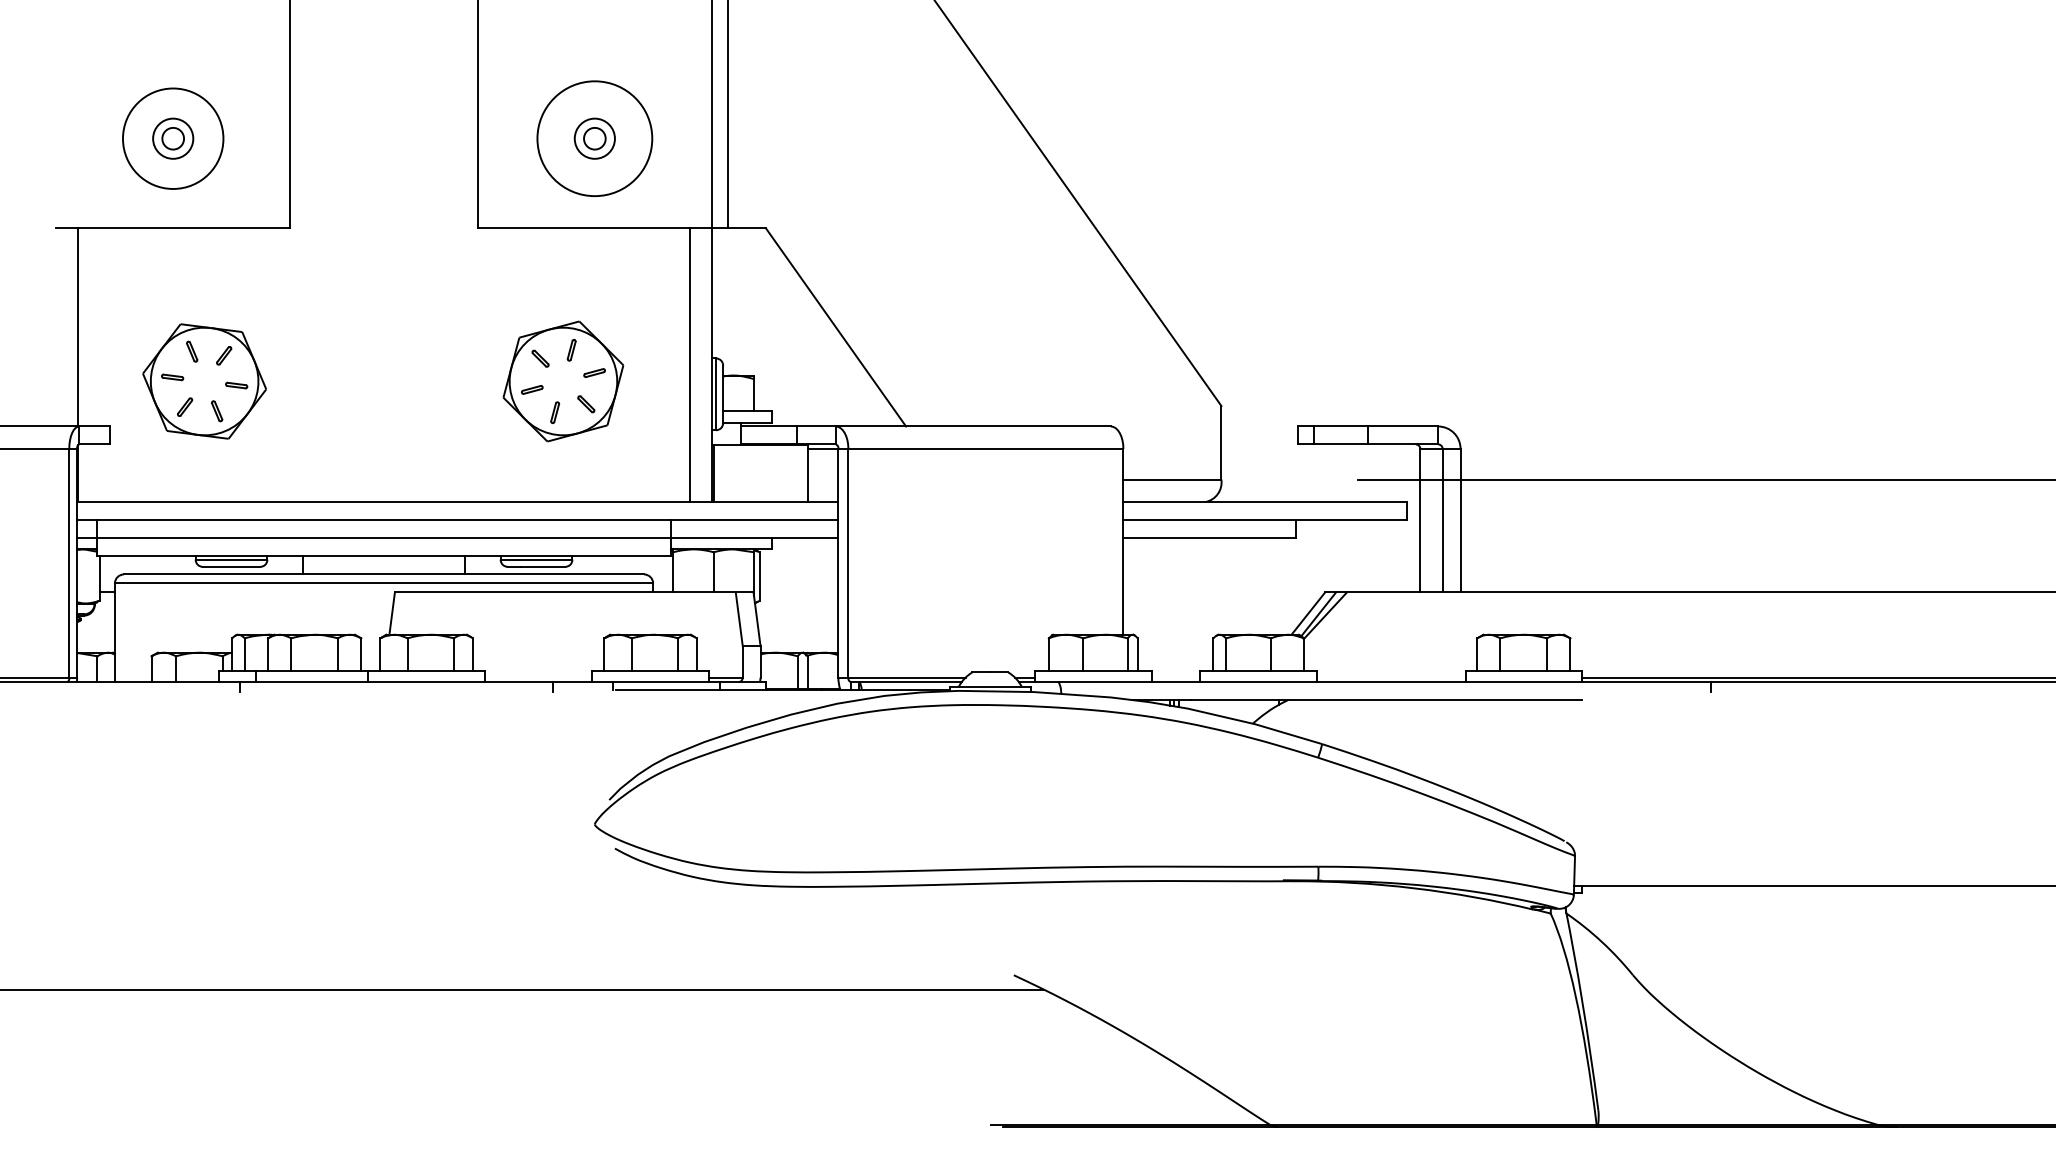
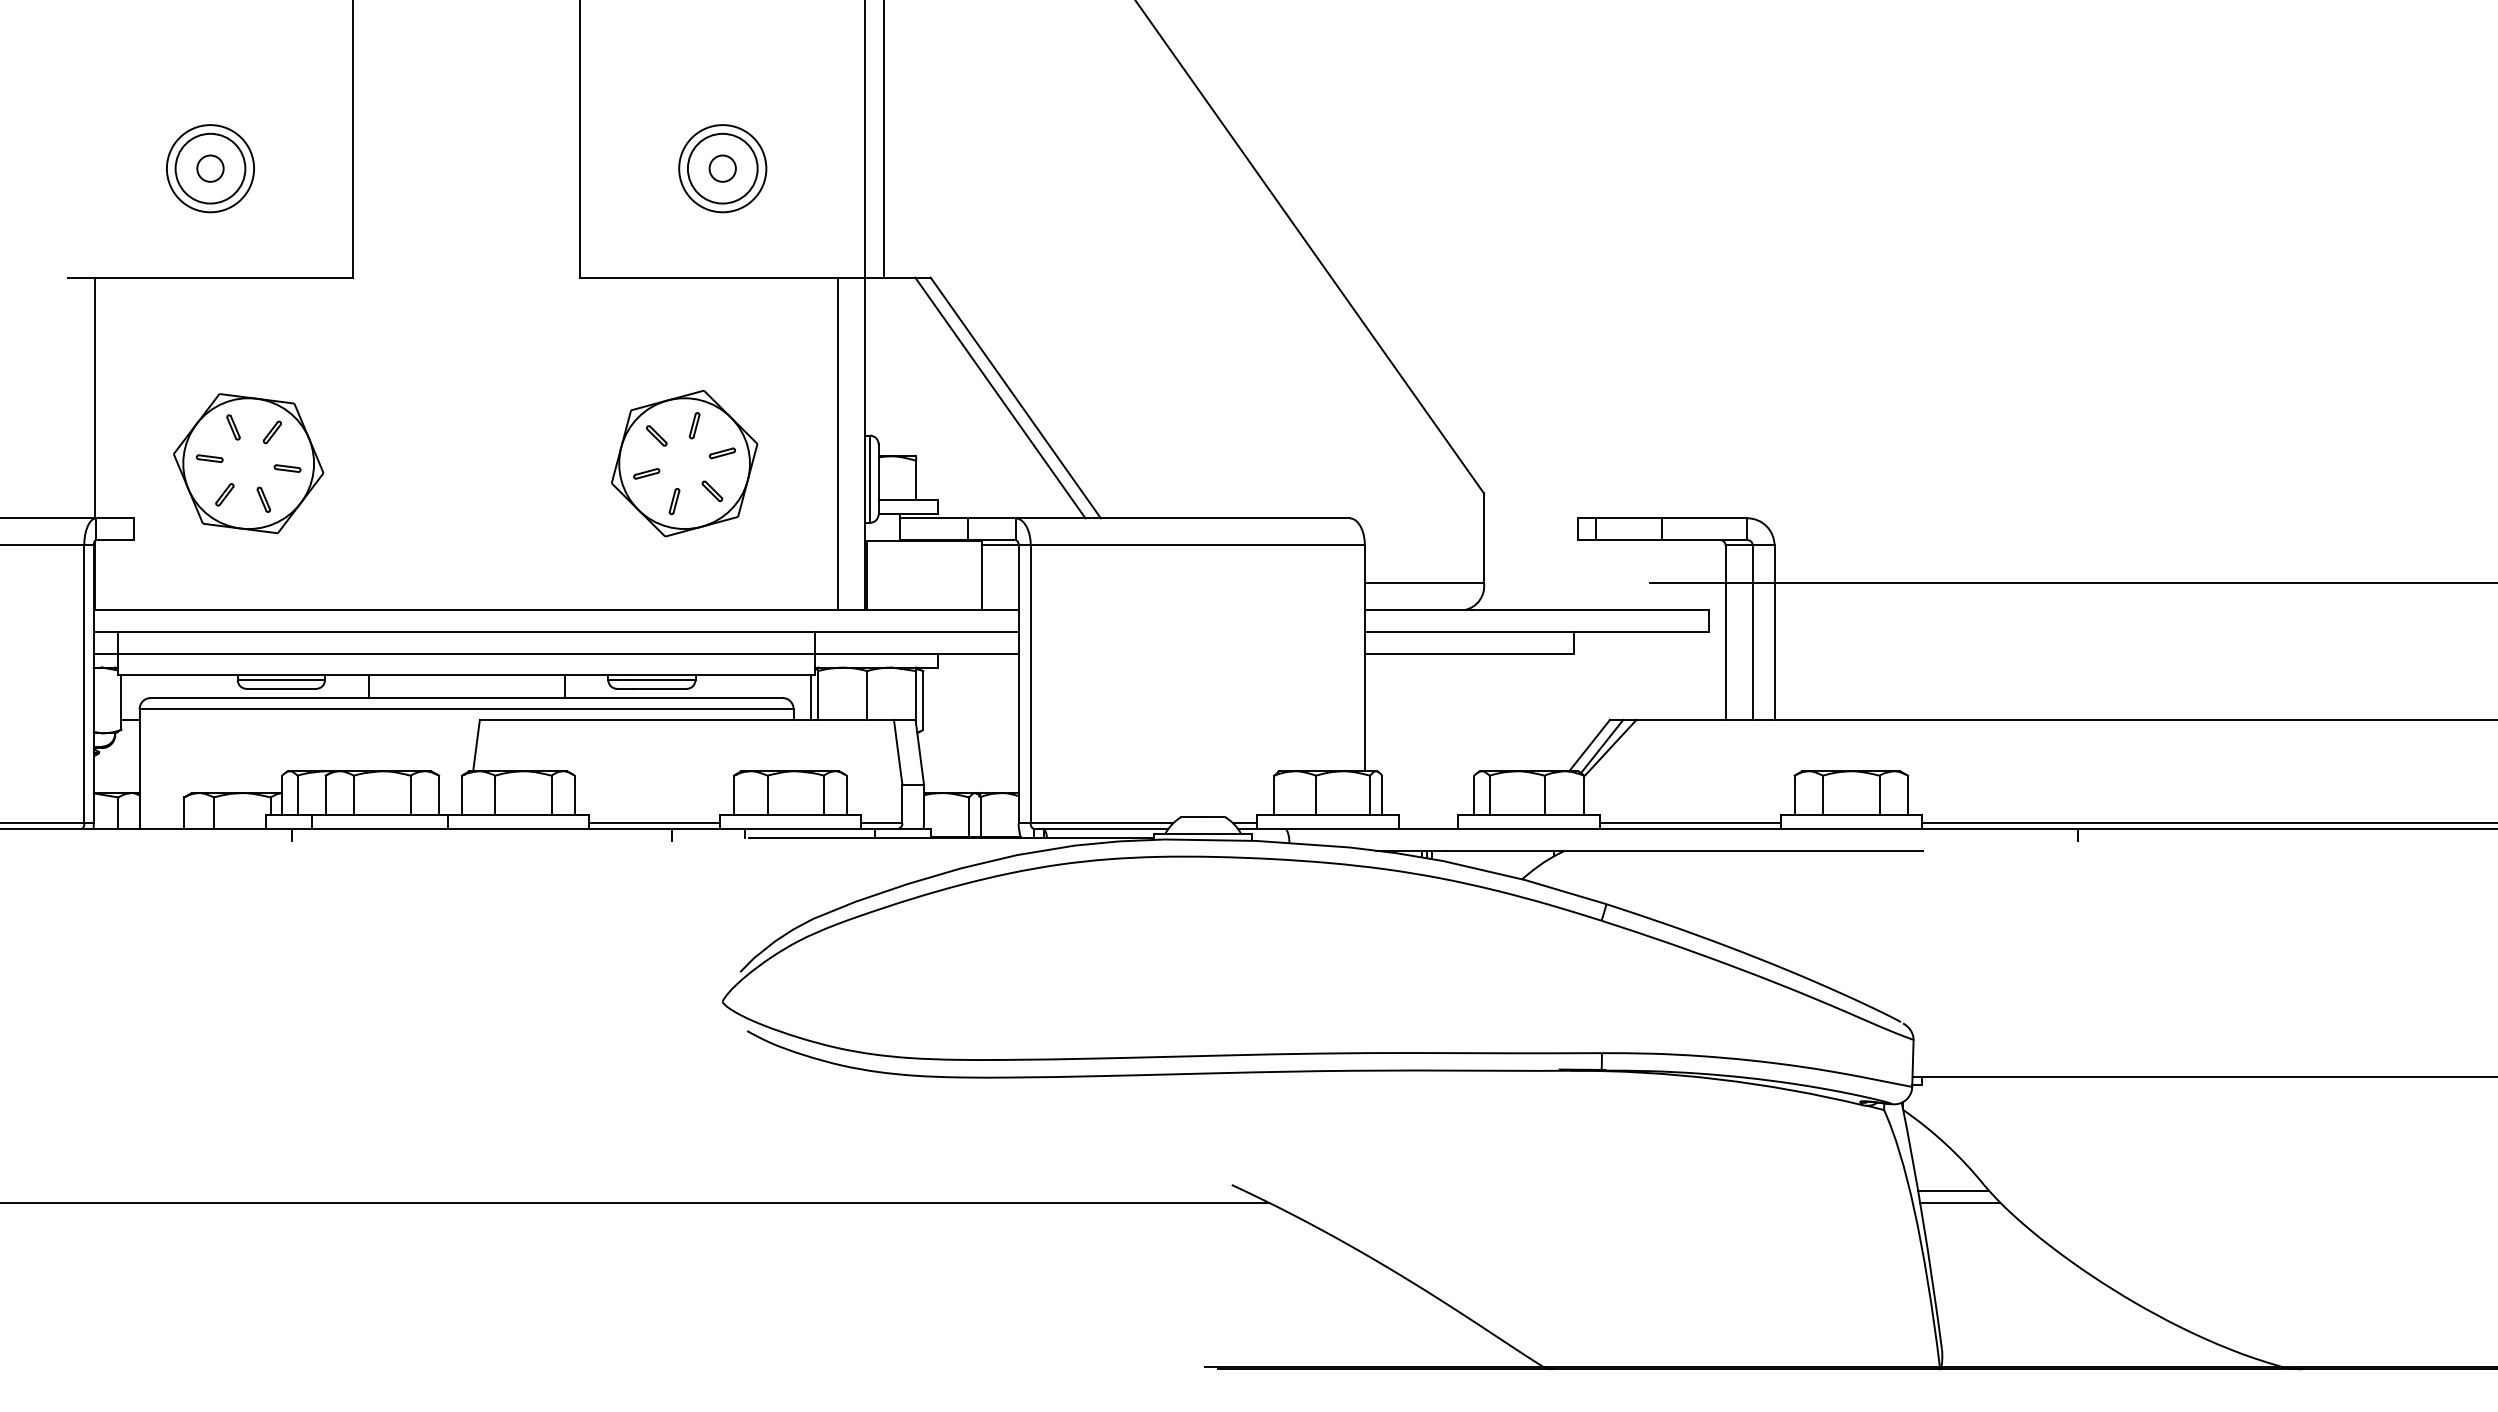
circle: (173, 138) -> (210, 168), size x0.71
circle: (173, 138) -> (210, 168), size x1.43
circle: (594, 138) -> (722, 168), size x0.62
circle: (594, 138) -> (722, 168), size x1.43
line: (823, 327) -> (1000, 397), added
line: (667, 574) -> (810, 697), added
line: (538, 677) -> (654, 823), added
line: (1391, 677) -> (1690, 823), added
line: (1607, 979) -> (1953, 1190), added
line: (1613, 989) -> (1960, 1202), added

